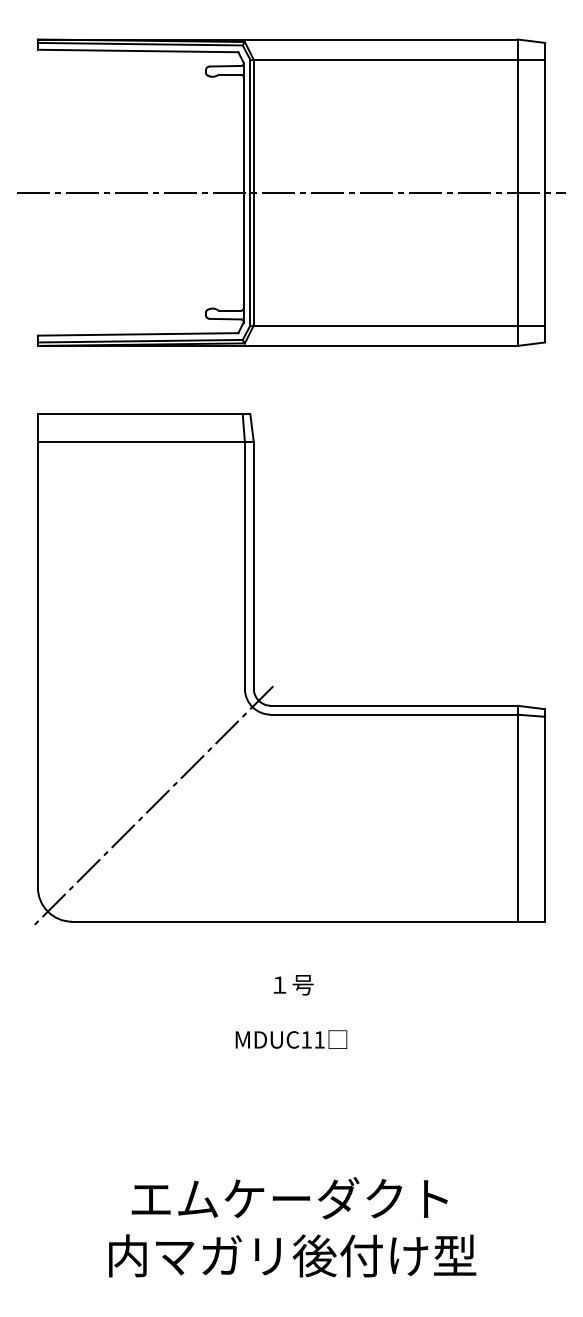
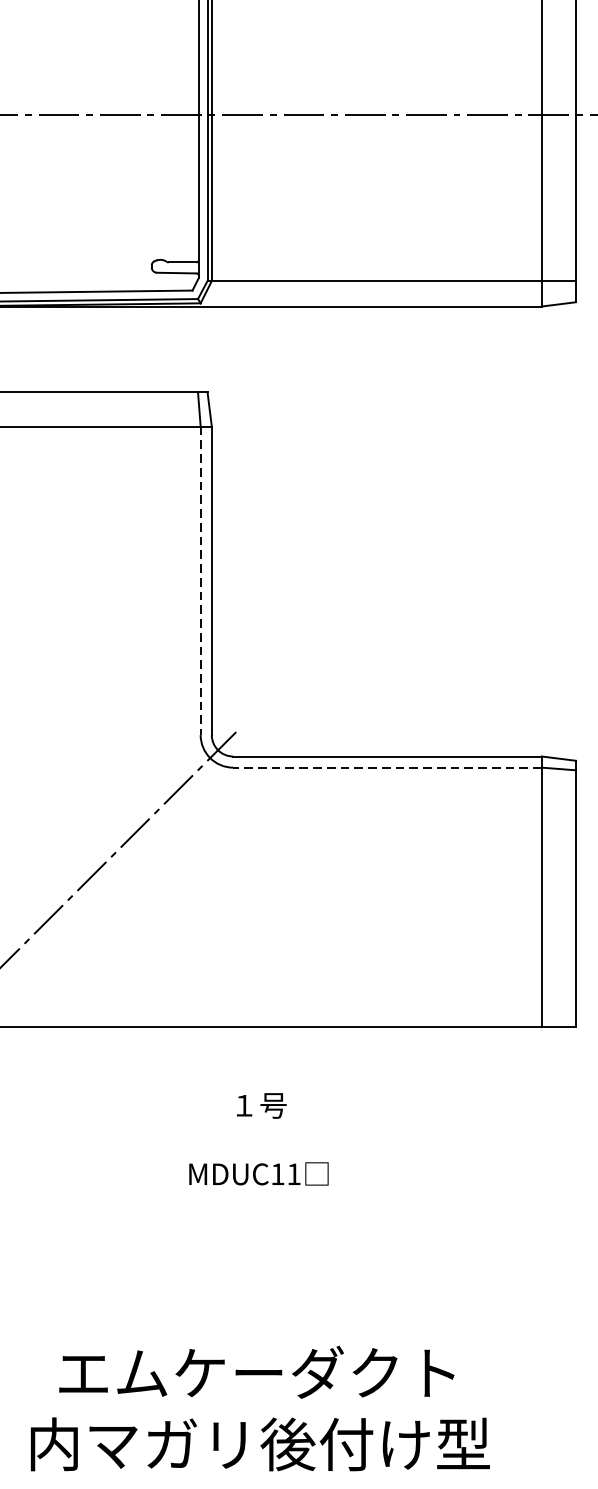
line: (244, 565) -> (200, 581), solid -> dashed
line: (393, 714) -> (386, 767), solid -> dashed

